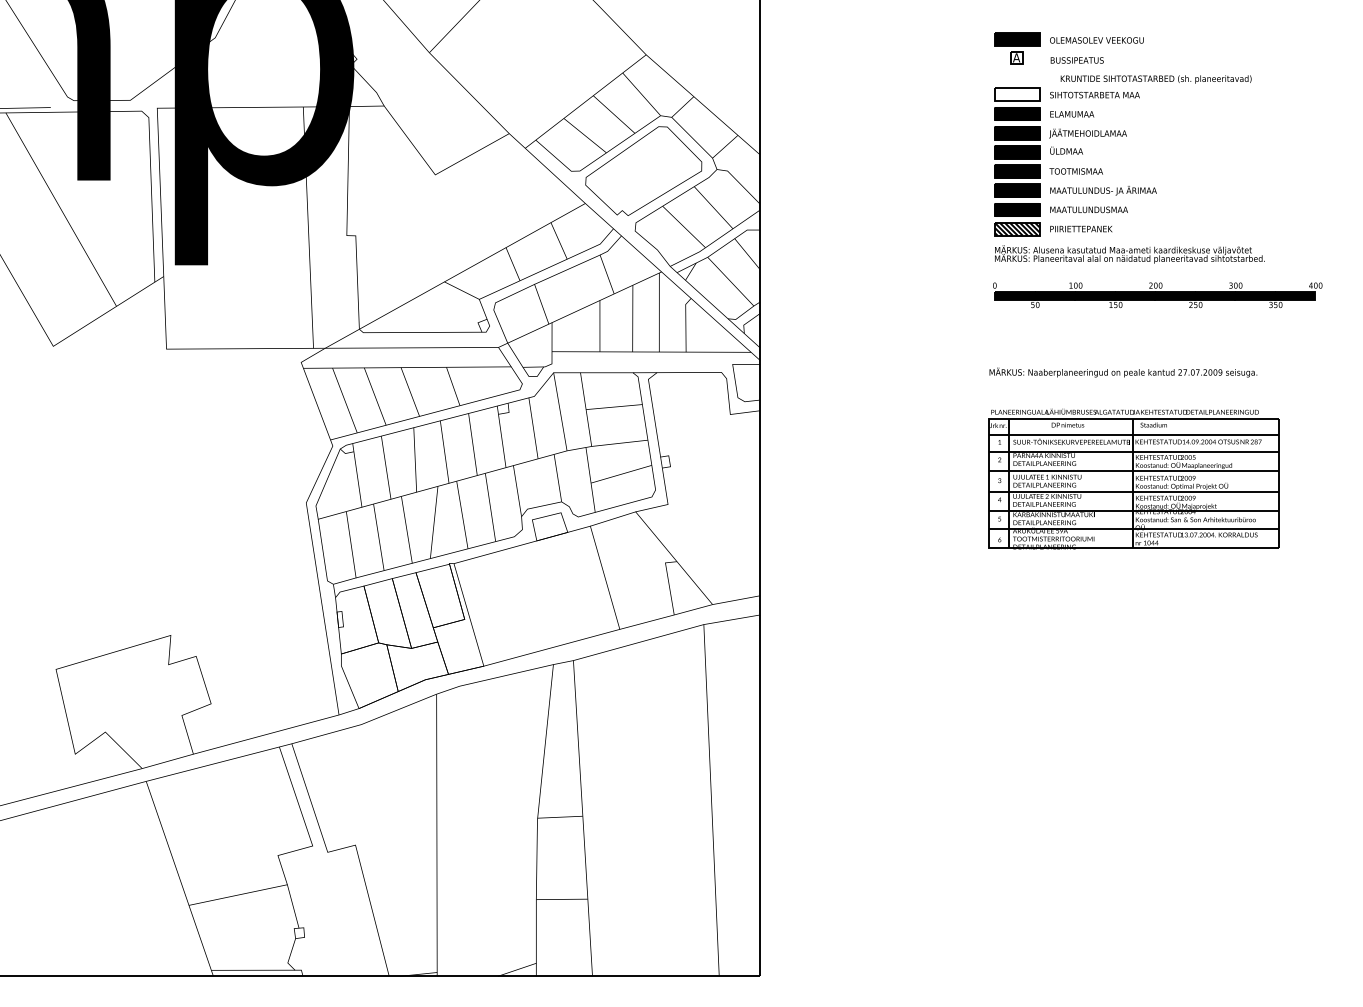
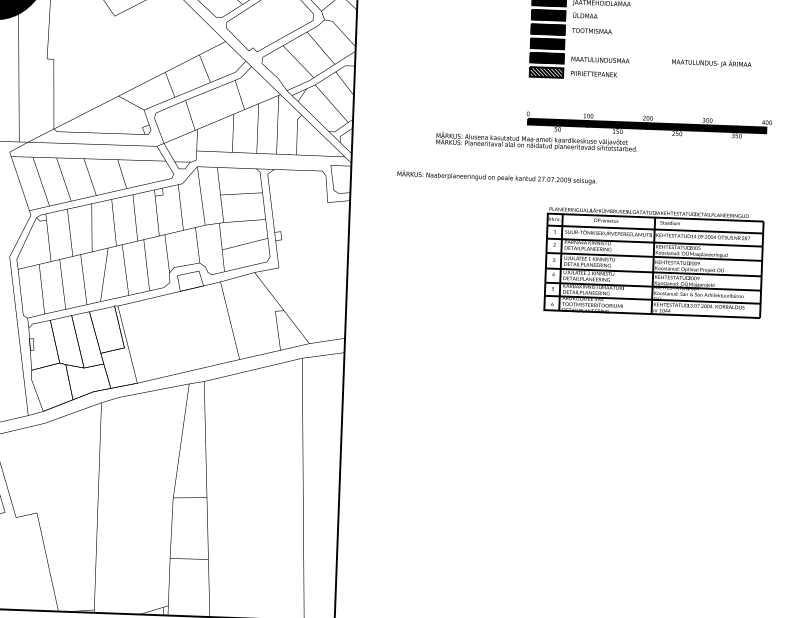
text: (1103, 190) -> (711, 63), moved
text: (1129, 254) -> (536, 142), moved
text: (1123, 372) -> (497, 177), moved
part: (1133, 478) -> (653, 262), moved

